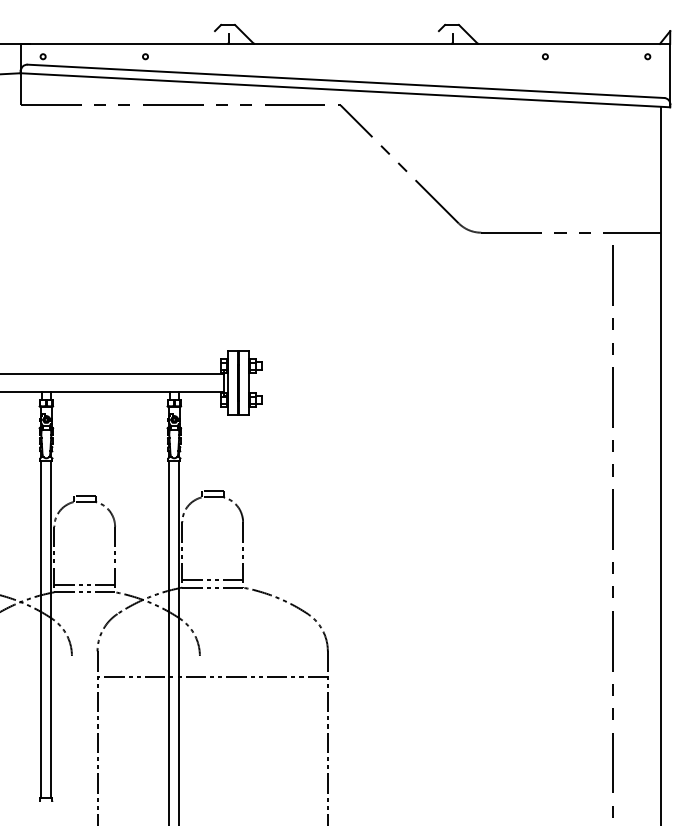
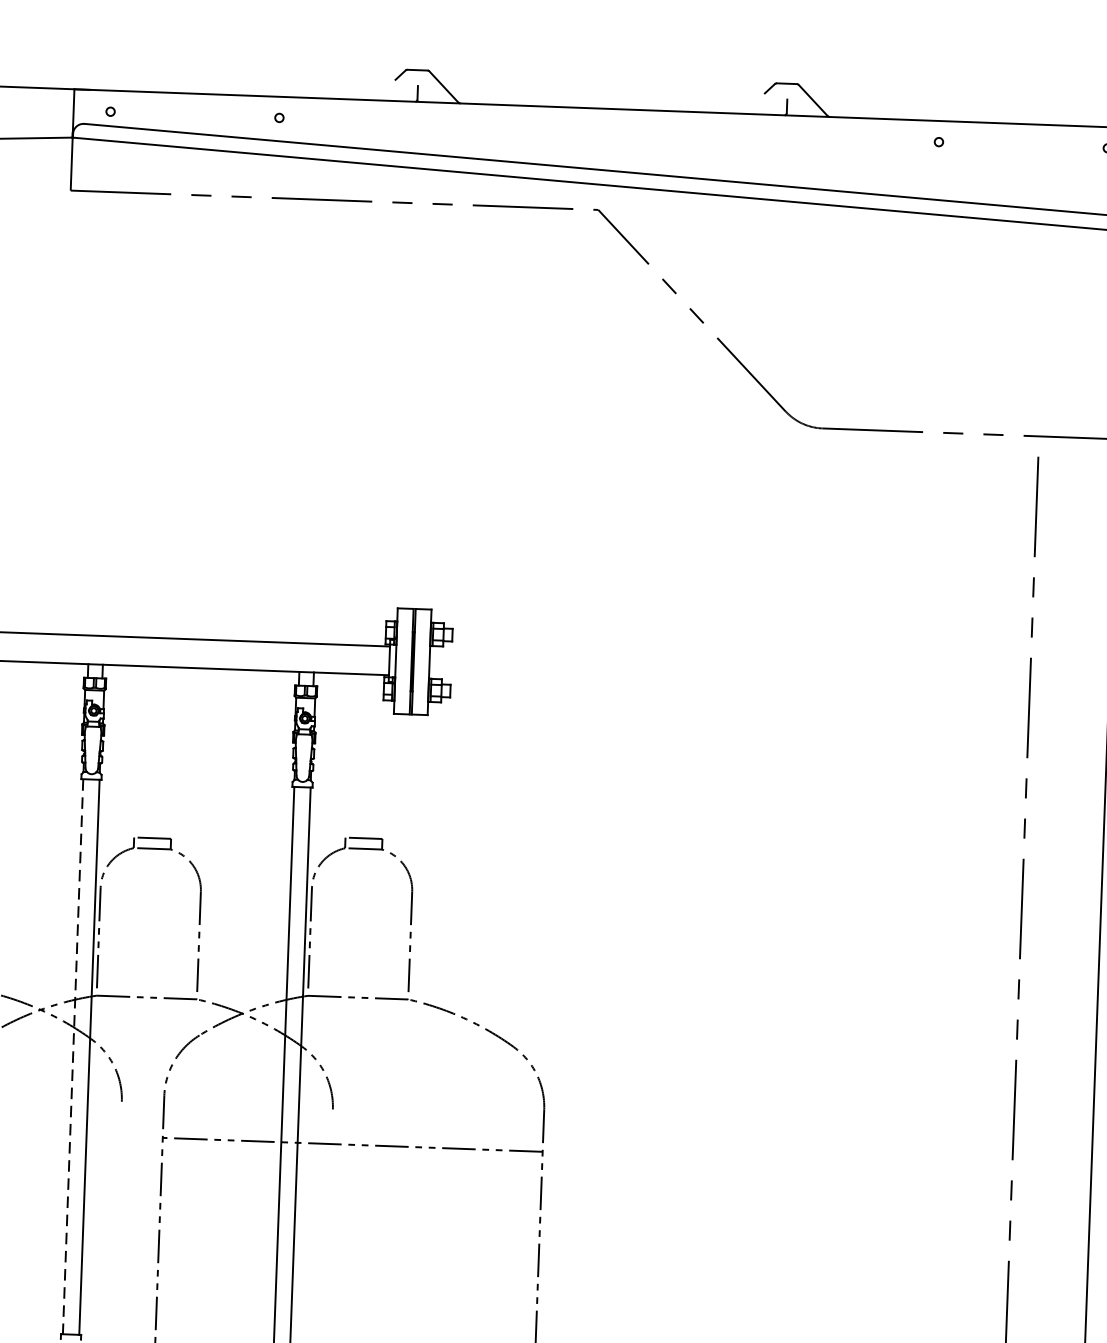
line: (212, 579) -> (358, 984), removed
line: (84, 584) -> (146, 984), removed
line: (41, 630) -> (73, 1057), solid -> dashed

